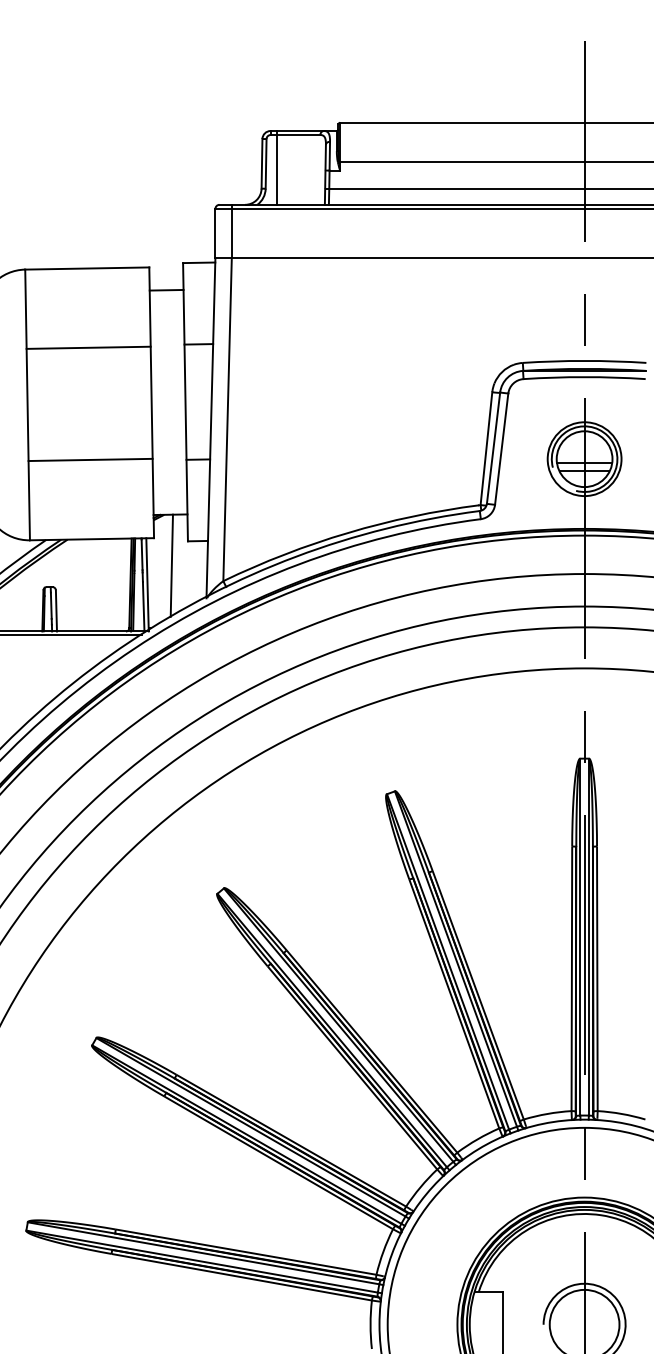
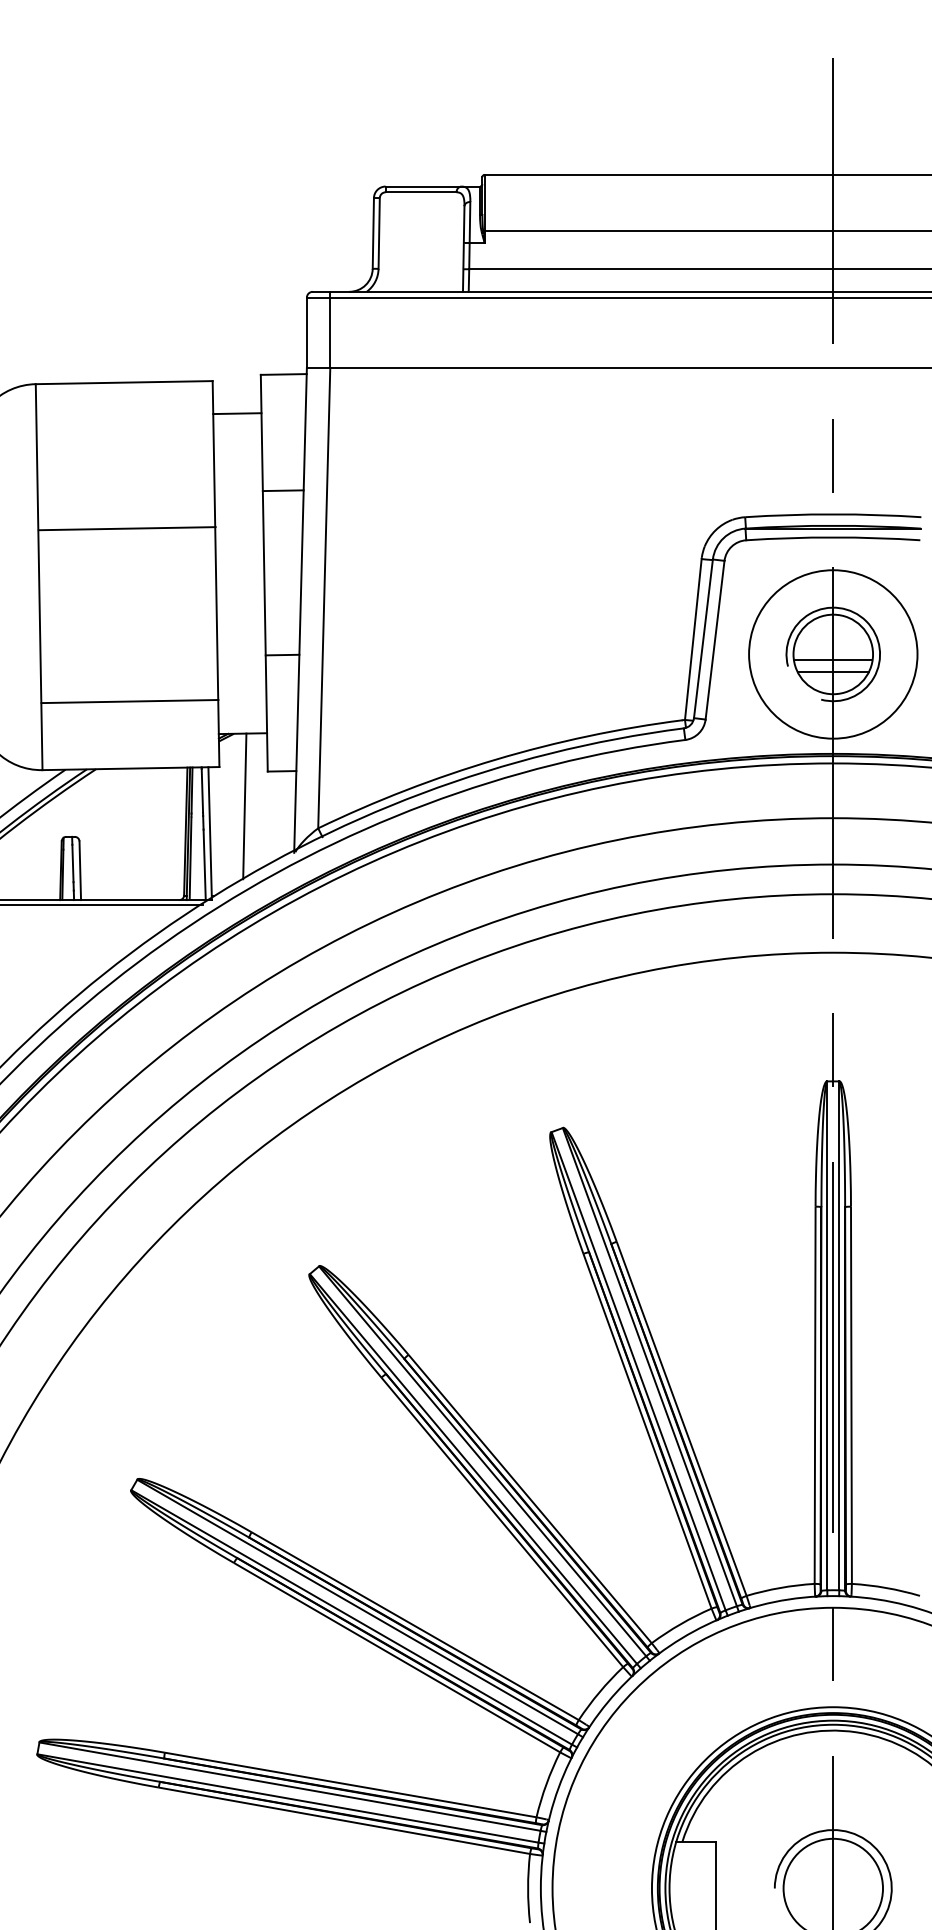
line: (276, 167) -> (394, 238), removed
line: (88, 347) -> (126, 528), moved
line: (90, 459) -> (129, 701), moved
circle: (584, 459) -> (832, 654), size x1.6

